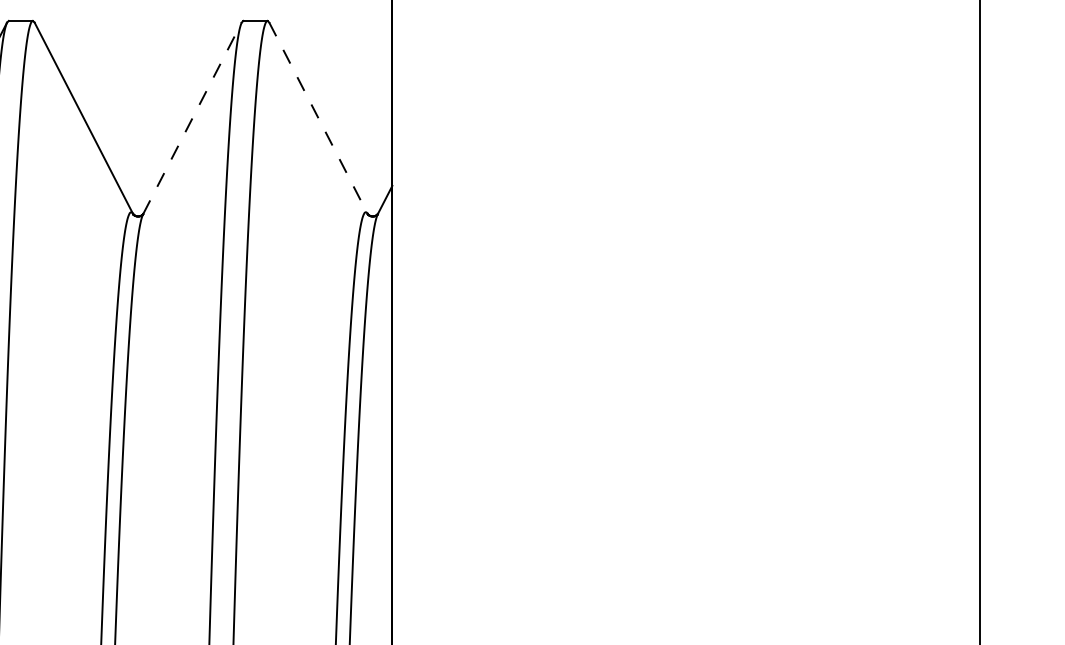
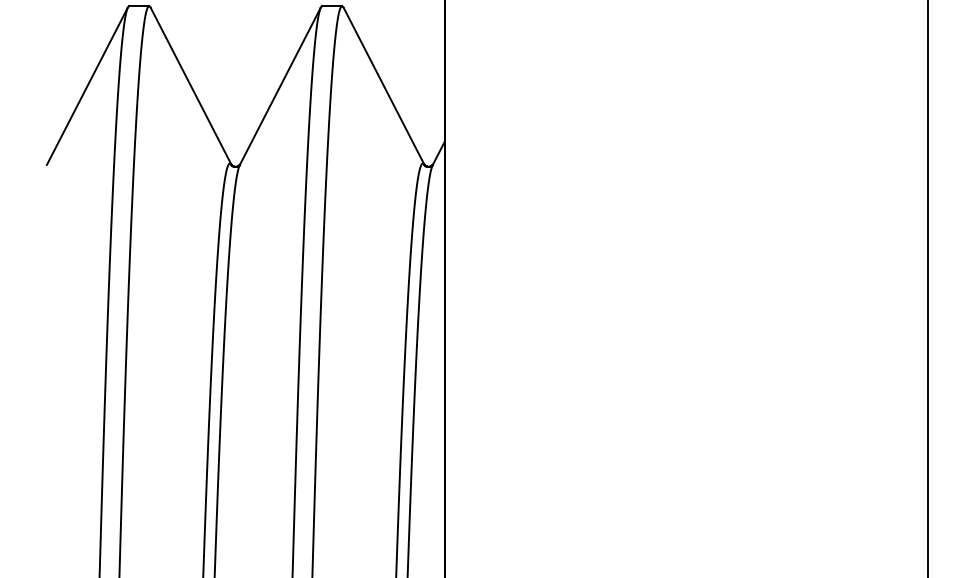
line: (192, 118) -> (280, 86), dashed -> solid
line: (319, 118) -> (384, 86), dashed -> solid

